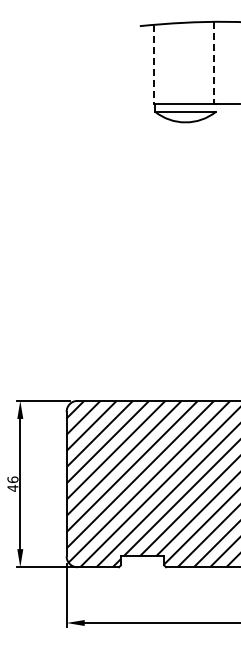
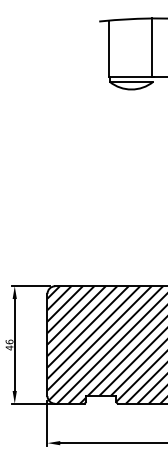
line: (214, 63) -> (151, 47), dashed -> solid
line: (154, 64) -> (109, 48), dashed -> solid

